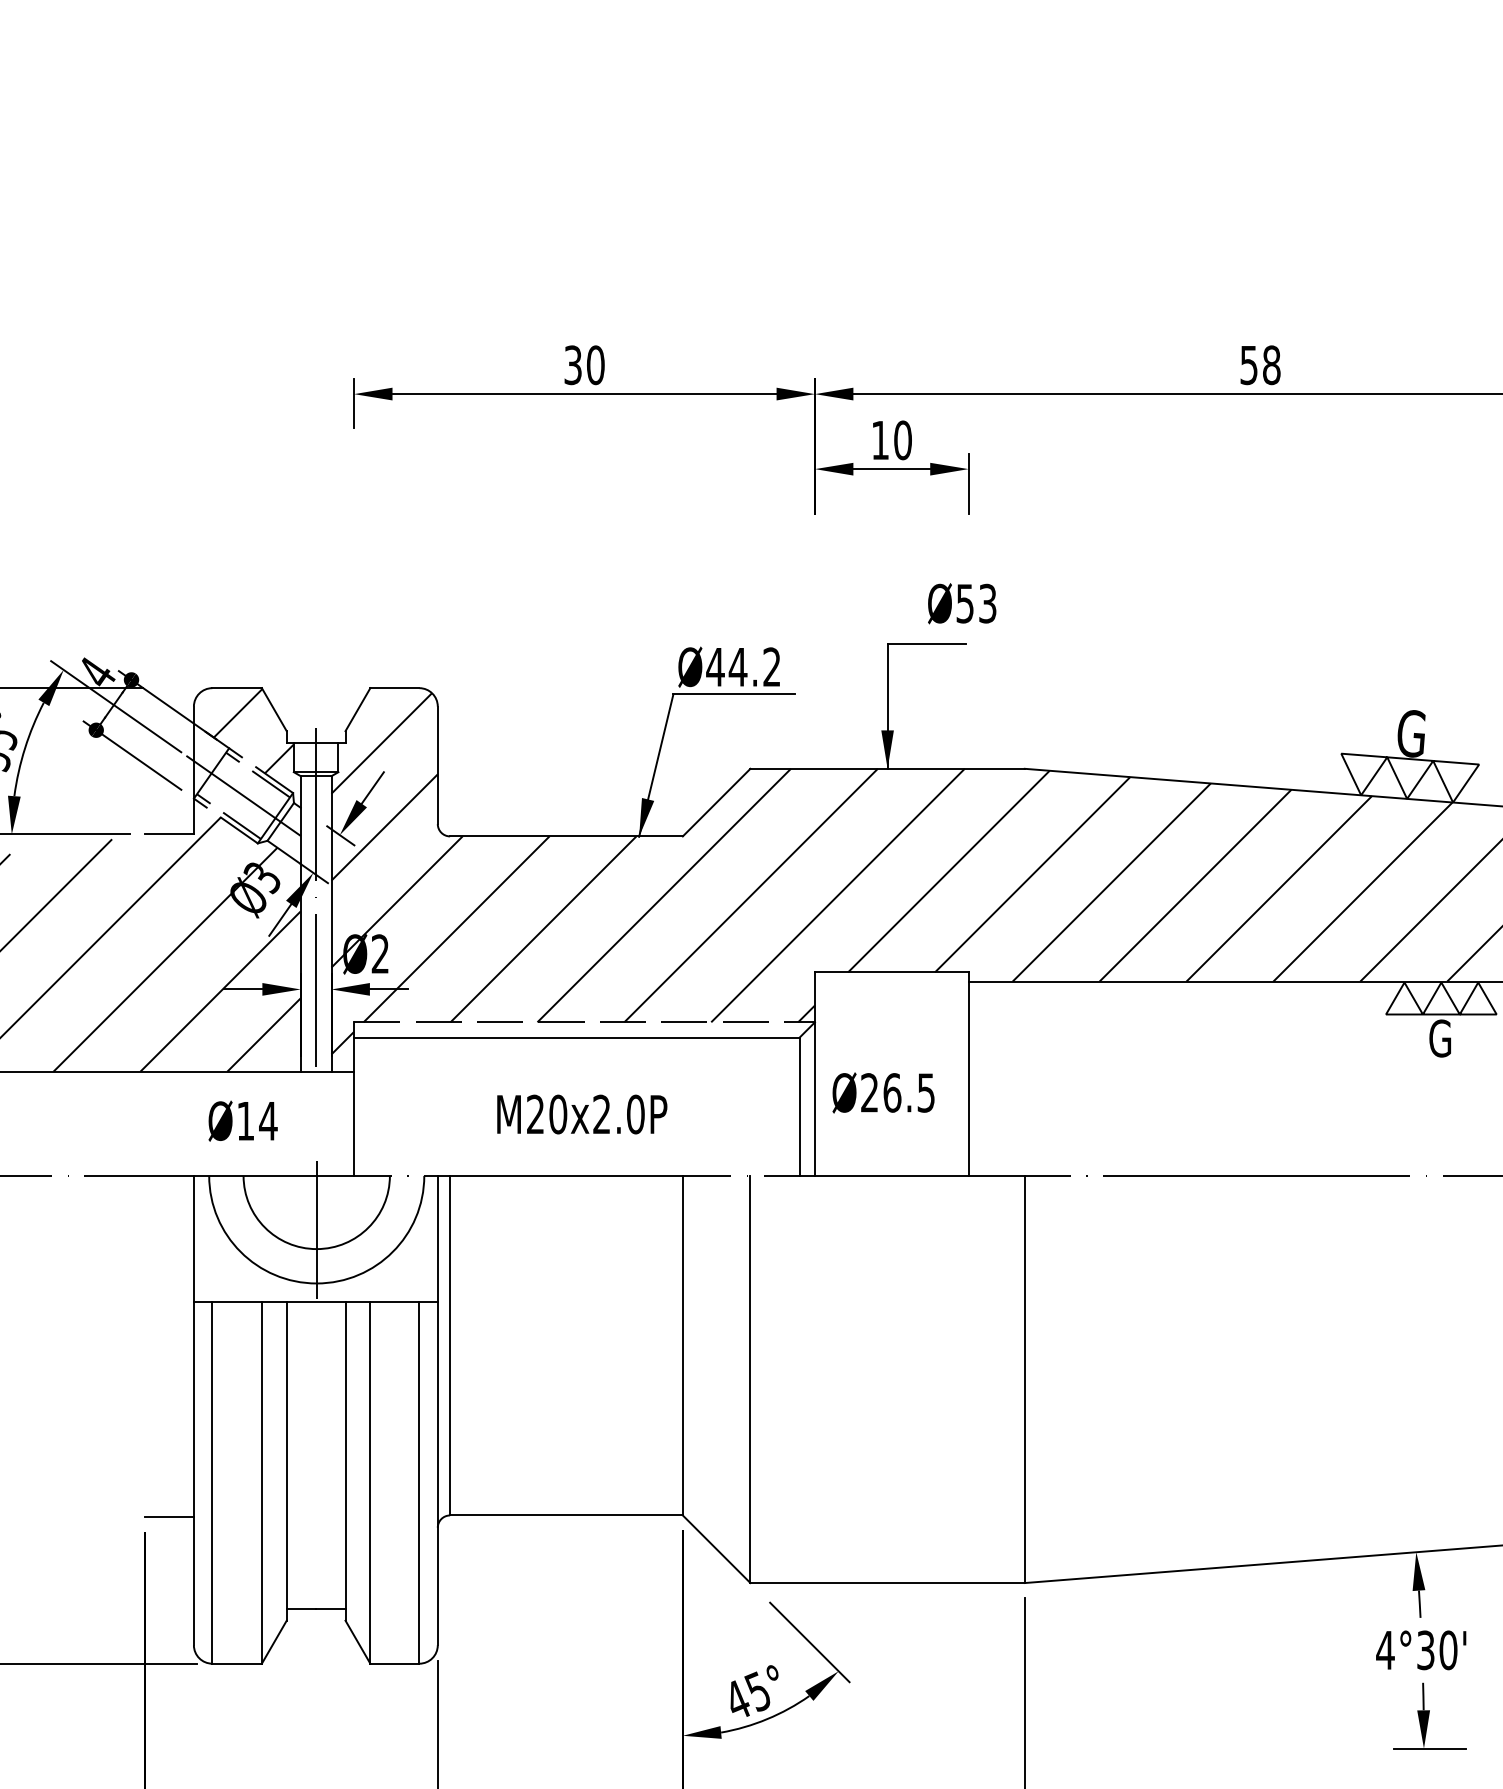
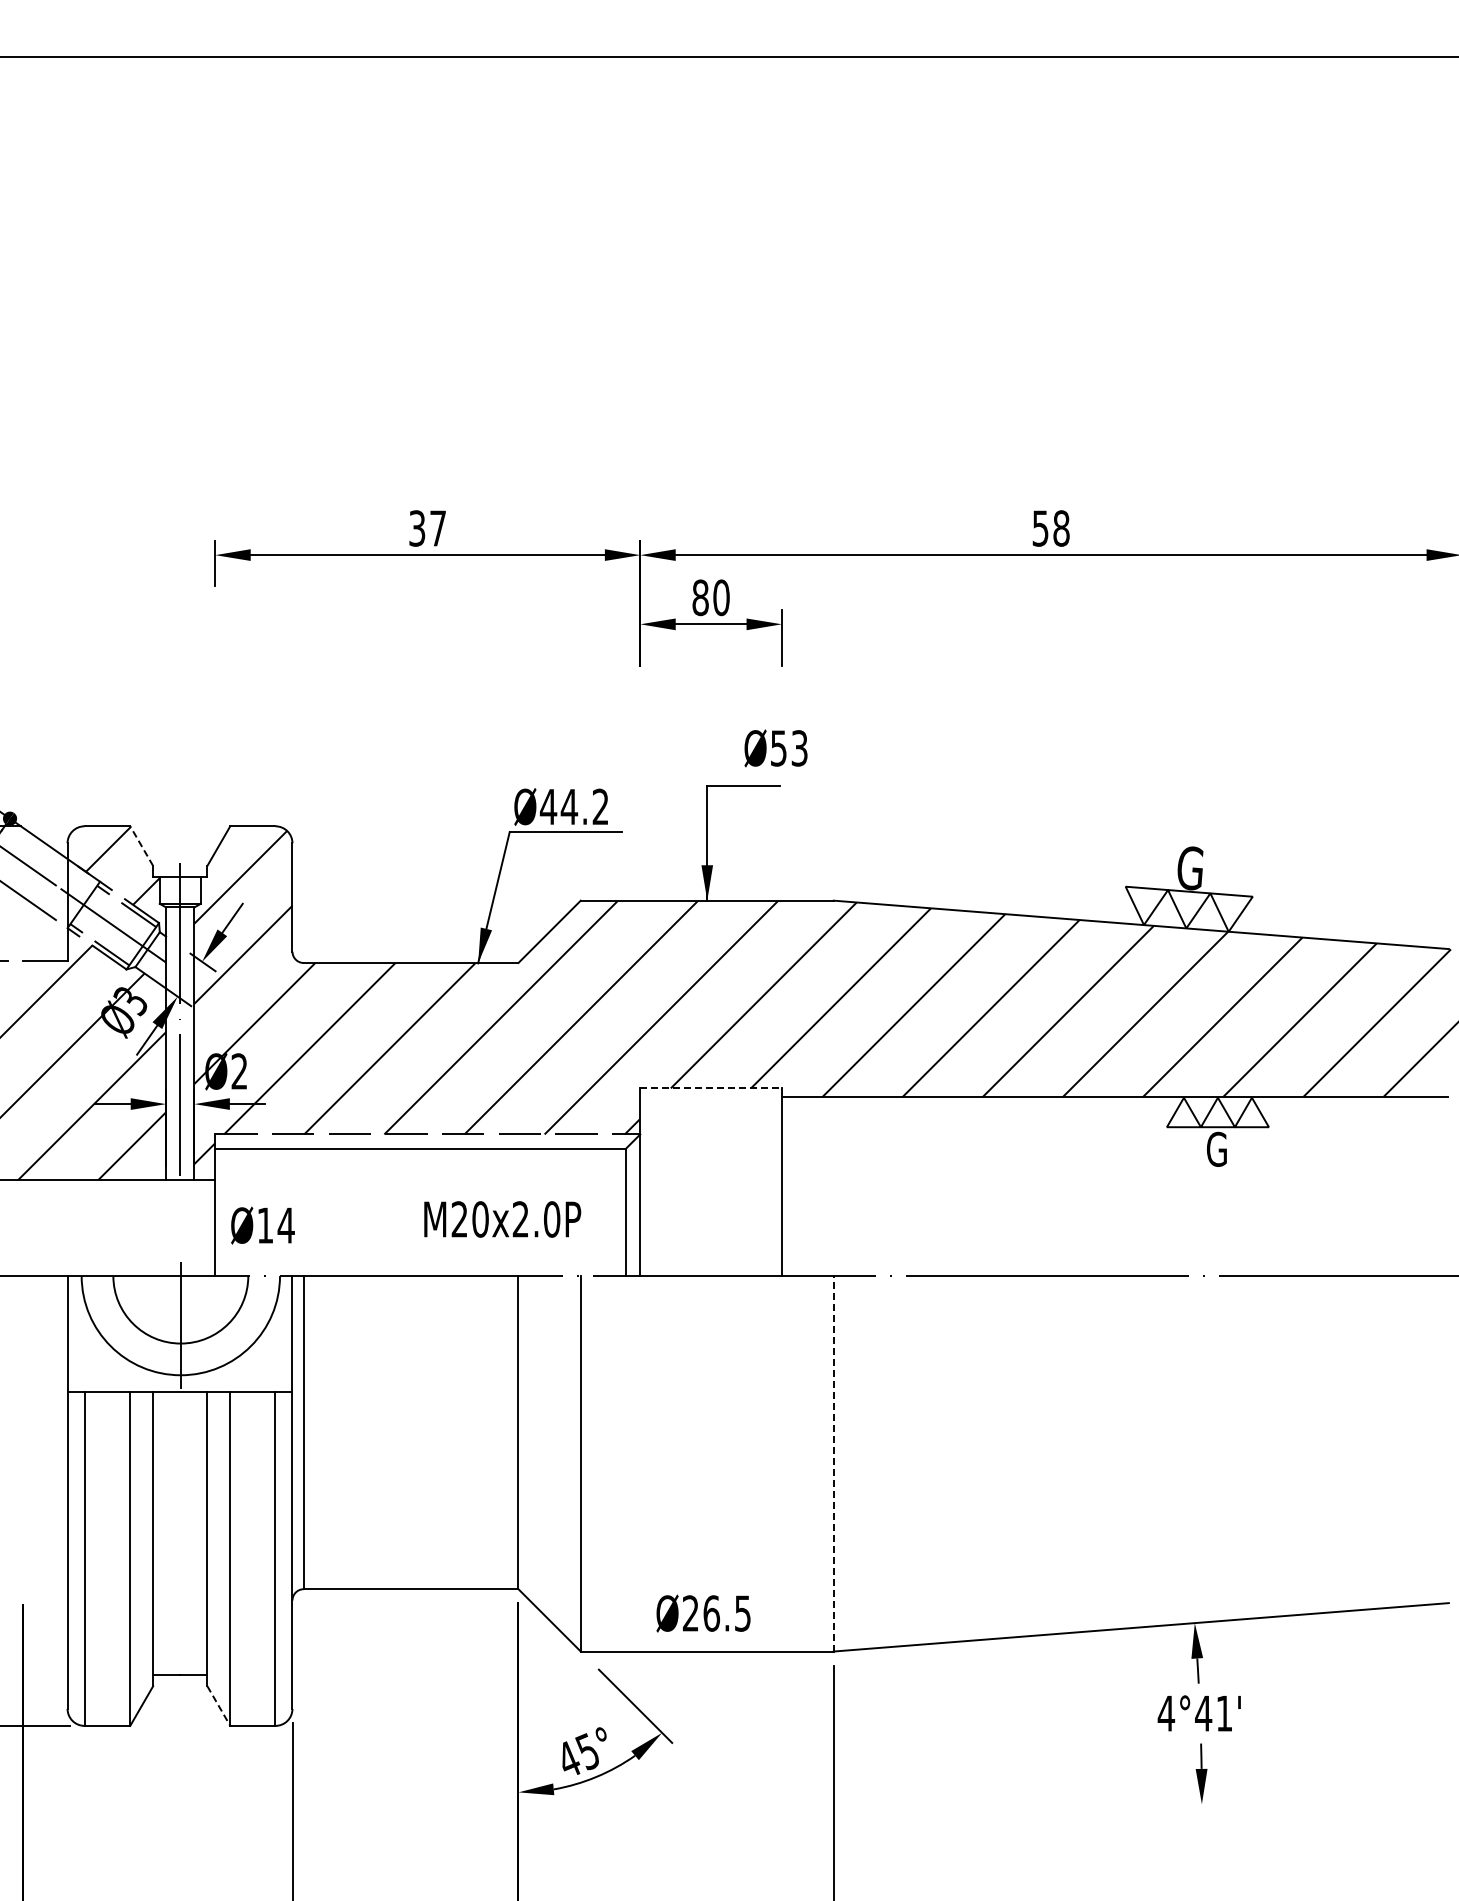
text: (596, 365) -> (438, 528), 30 -> 37
text: (880, 440) -> (700, 597), 10 -> 80
line: (274, 710) -> (141, 846), solid -> dashed
line: (892, 972) -> (711, 1088), solid -> dashed
text: (883, 1092) -> (703, 1613), moved
text: (582, 1114) -> (502, 1219), moved
text: (242, 1121) -> (262, 1225), moved
line: (1024, 1379) -> (833, 1463), solid -> dashed
line: (168, 1516) -> (44, 1590), removed
line: (357, 1642) -> (218, 1706), solid -> dashed
text: (1436, 1650) -> (1213, 1713), 4°30' -> 4°41'
line: (1430, 1748) -> (1207, 1804), removed

